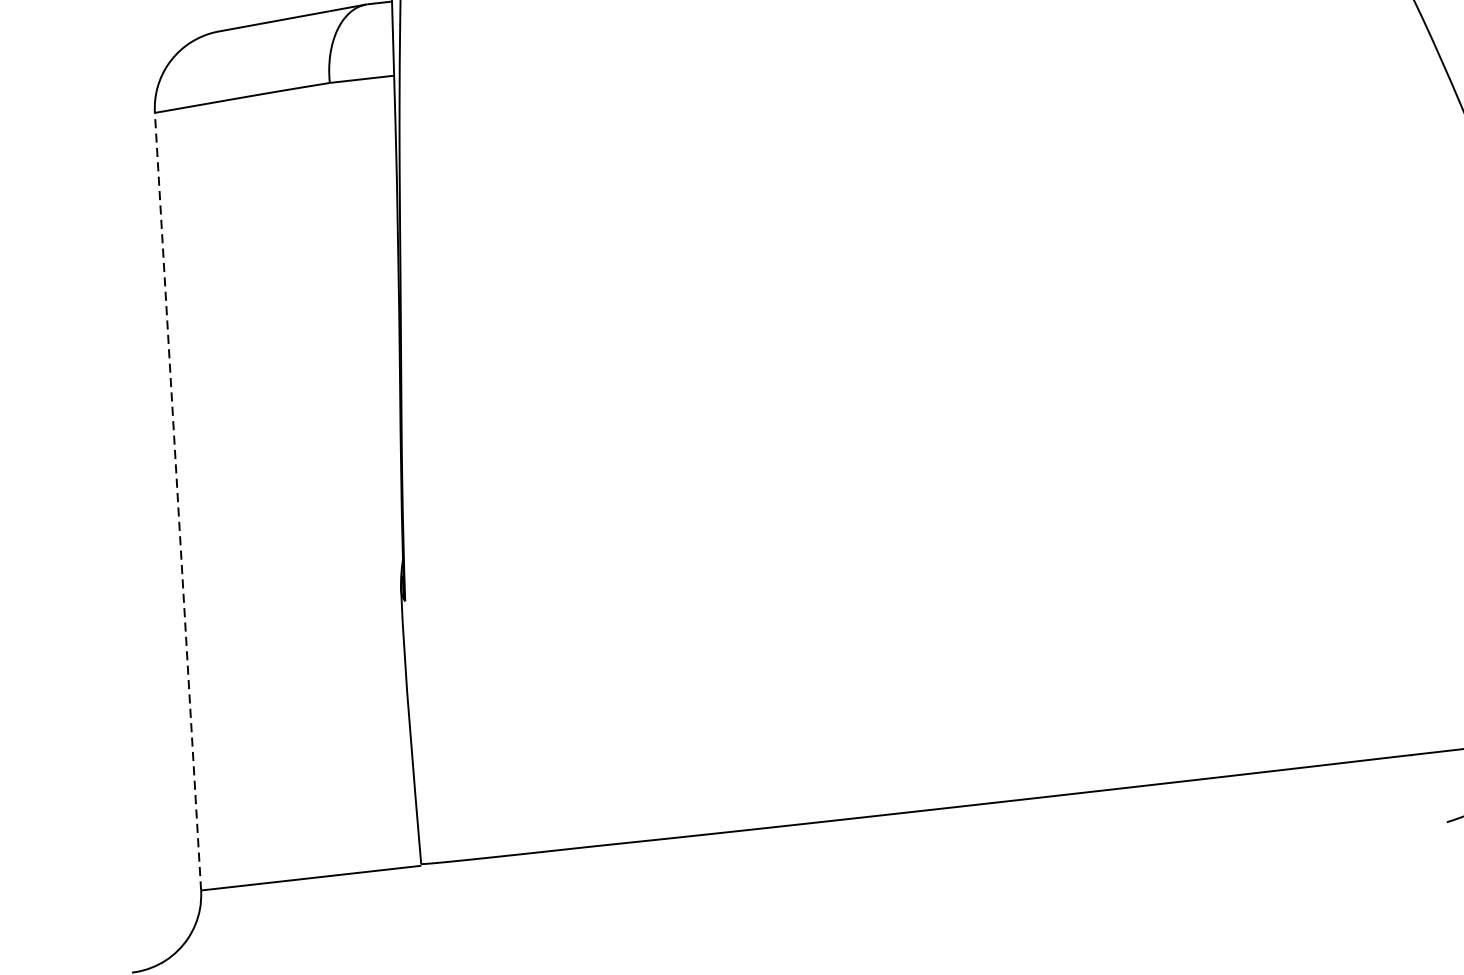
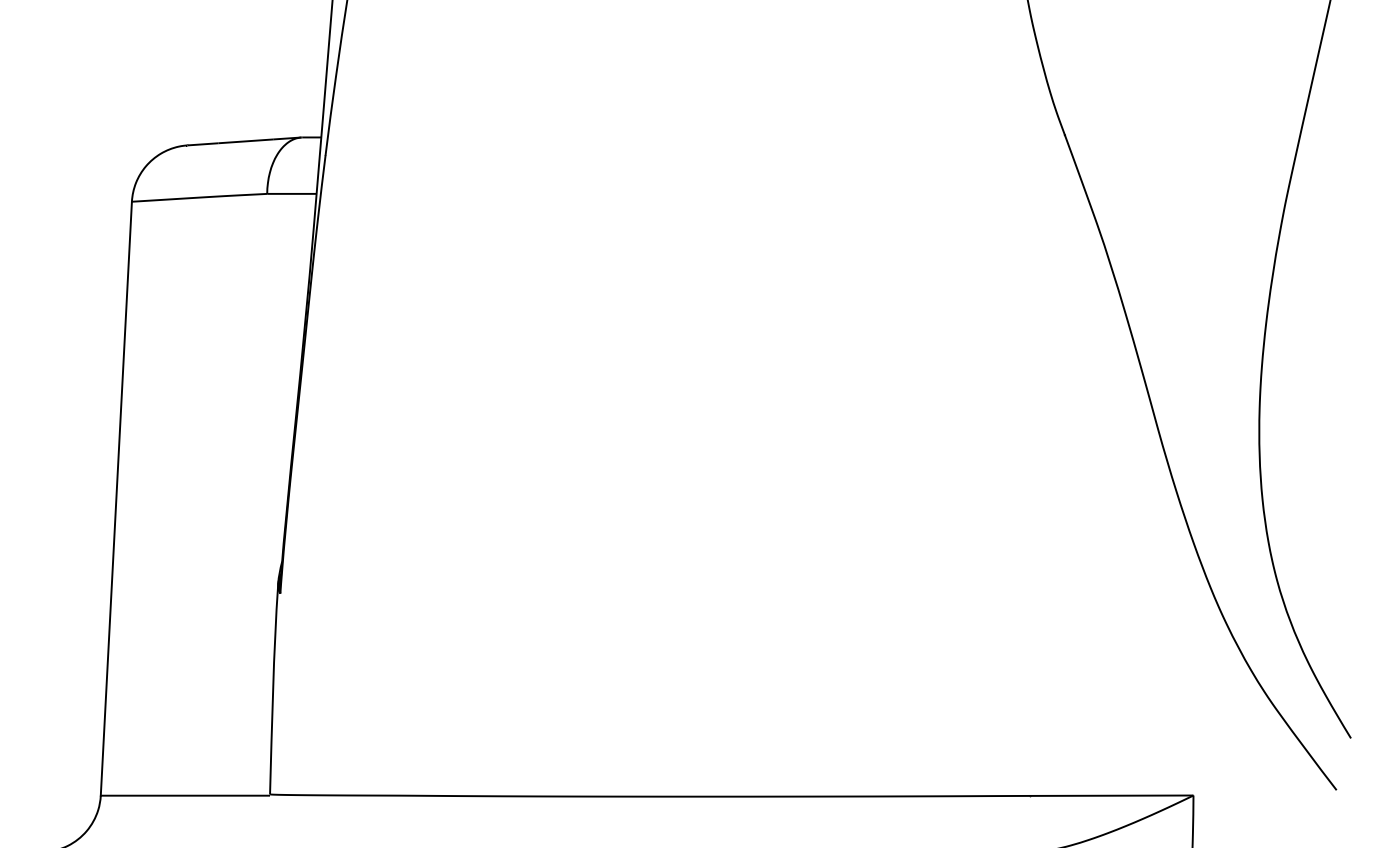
line: (178, 501) -> (116, 498), dashed -> solid

